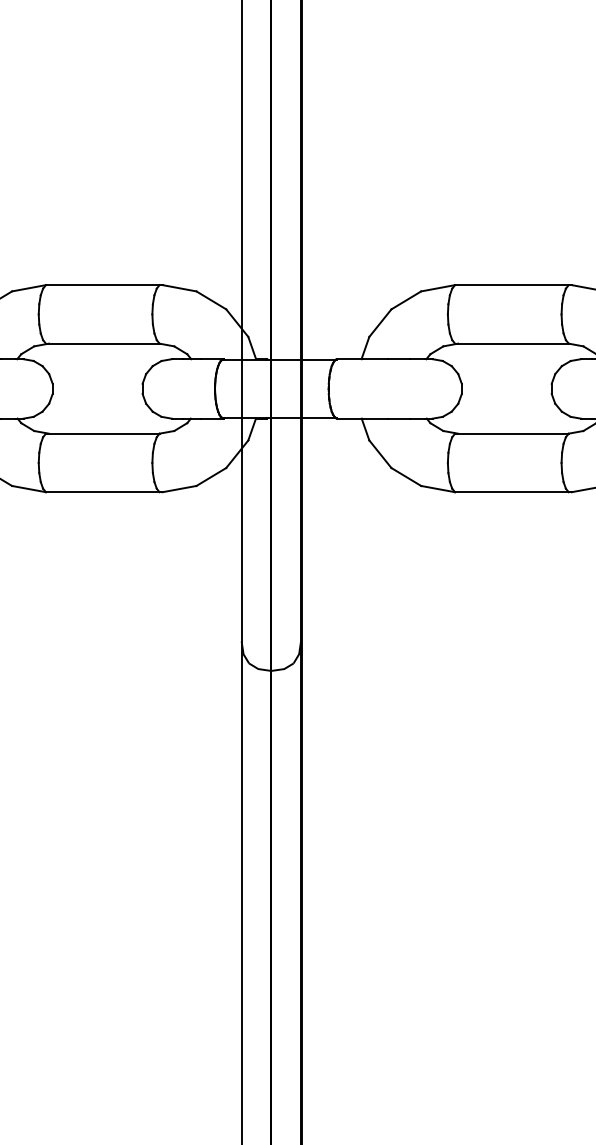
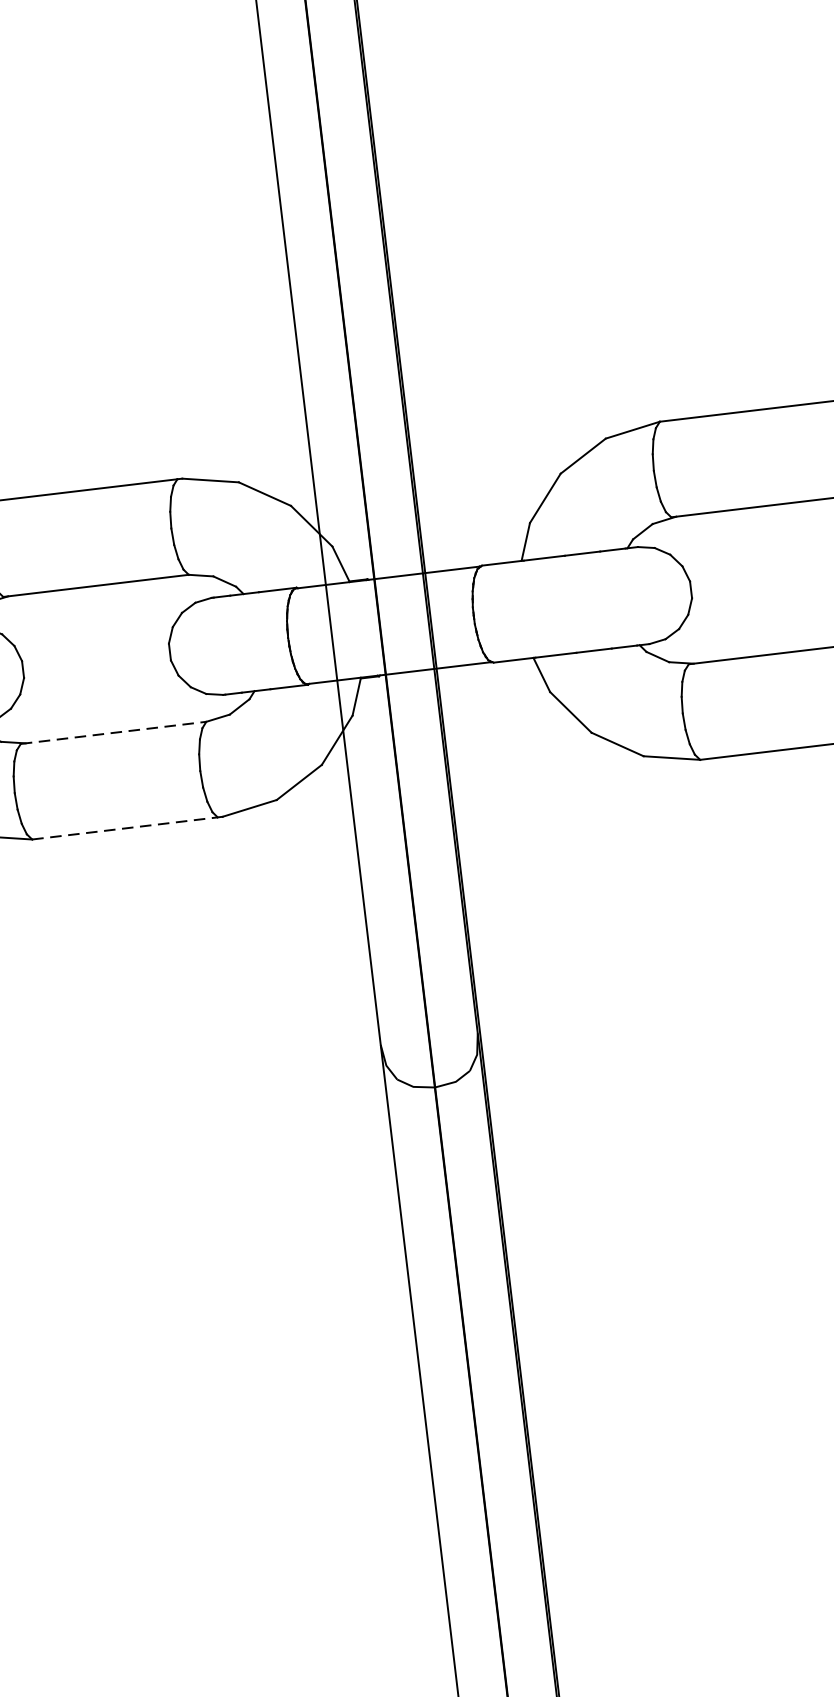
line: (102, 433) -> (113, 732), solid -> dashed
line: (102, 492) -> (124, 828), solid -> dashed

